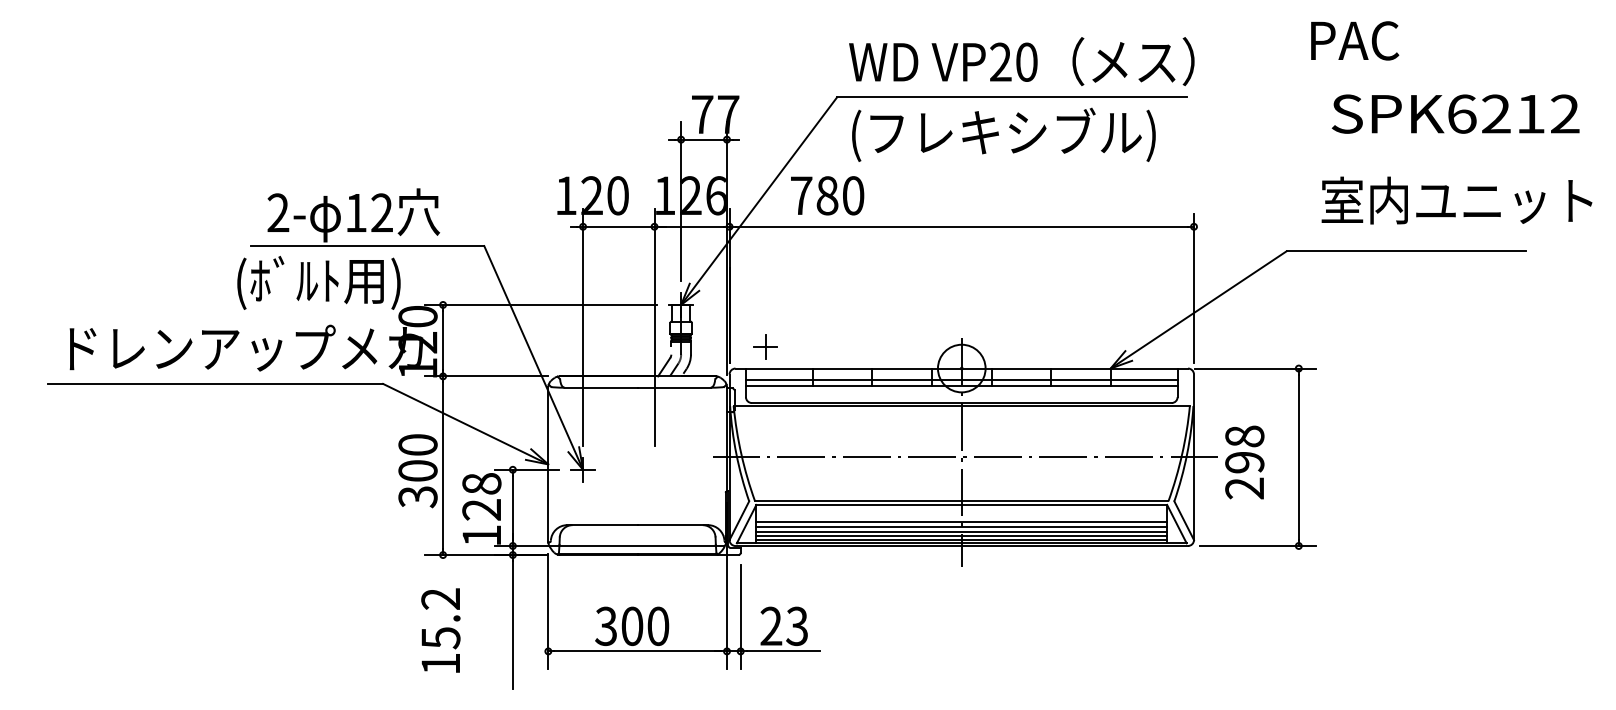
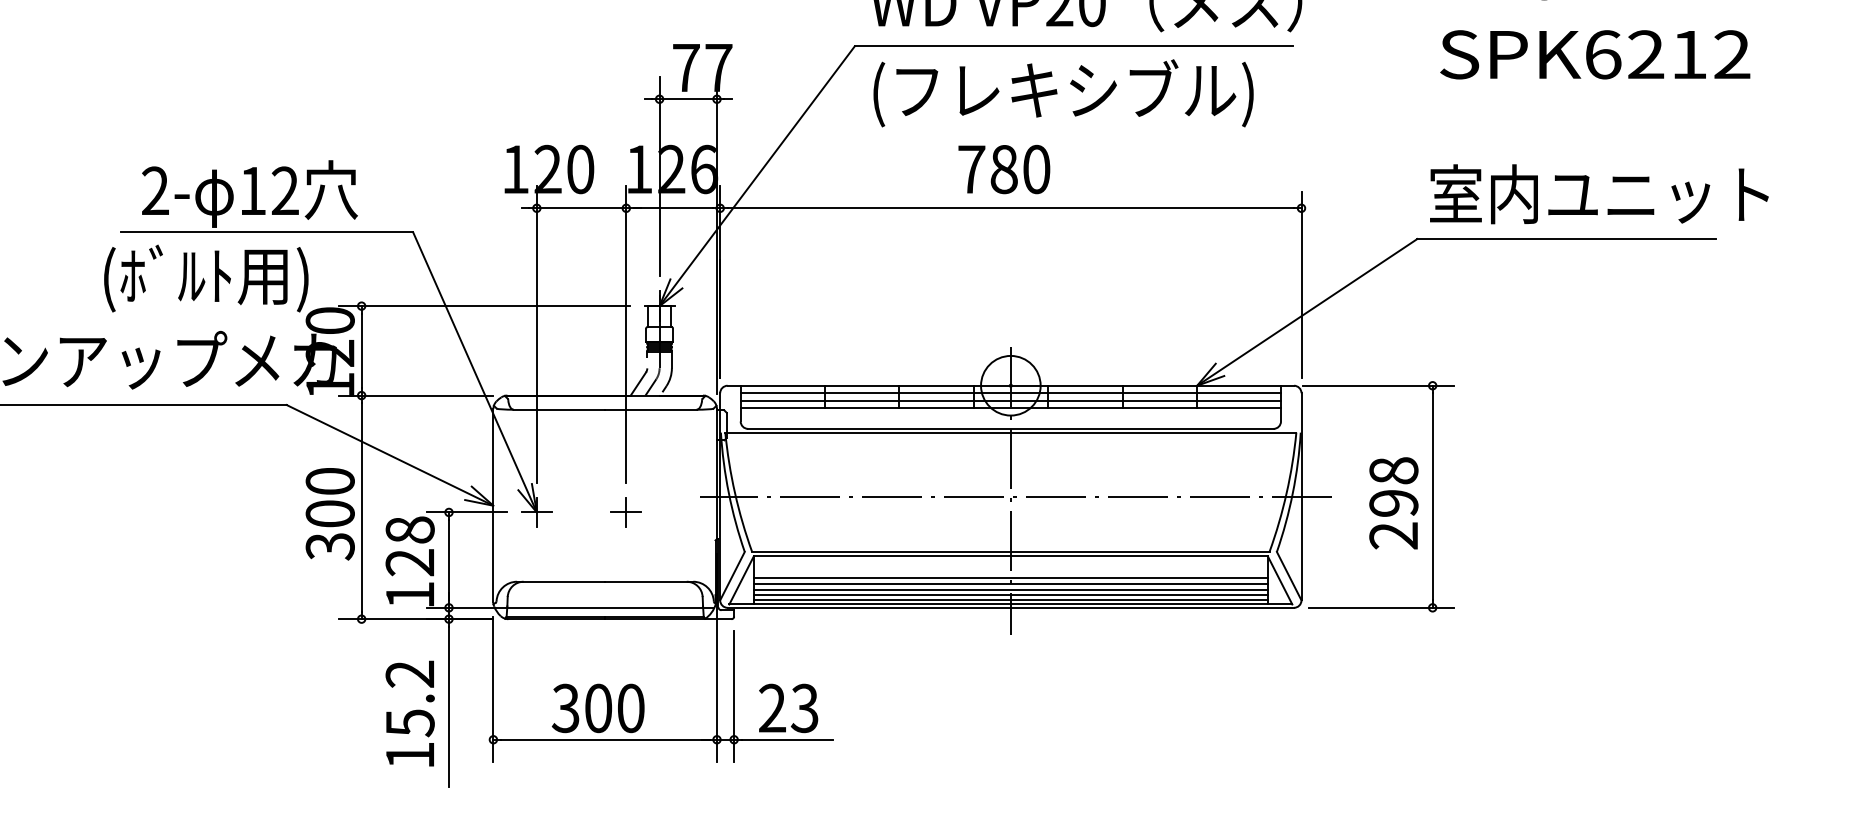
text: (1455, 113) -> (1594, 53), moved
text: (827, 195) -> (1004, 169), moved
text: (1456, 200) -> (1598, 194), moved
part: (765, 346) -> (626, 512), moved
line: (961, 374) -> (1010, 393), added
text: (1244, 462) -> (1393, 503), moved
text: (440, 630) -> (409, 713), moved

